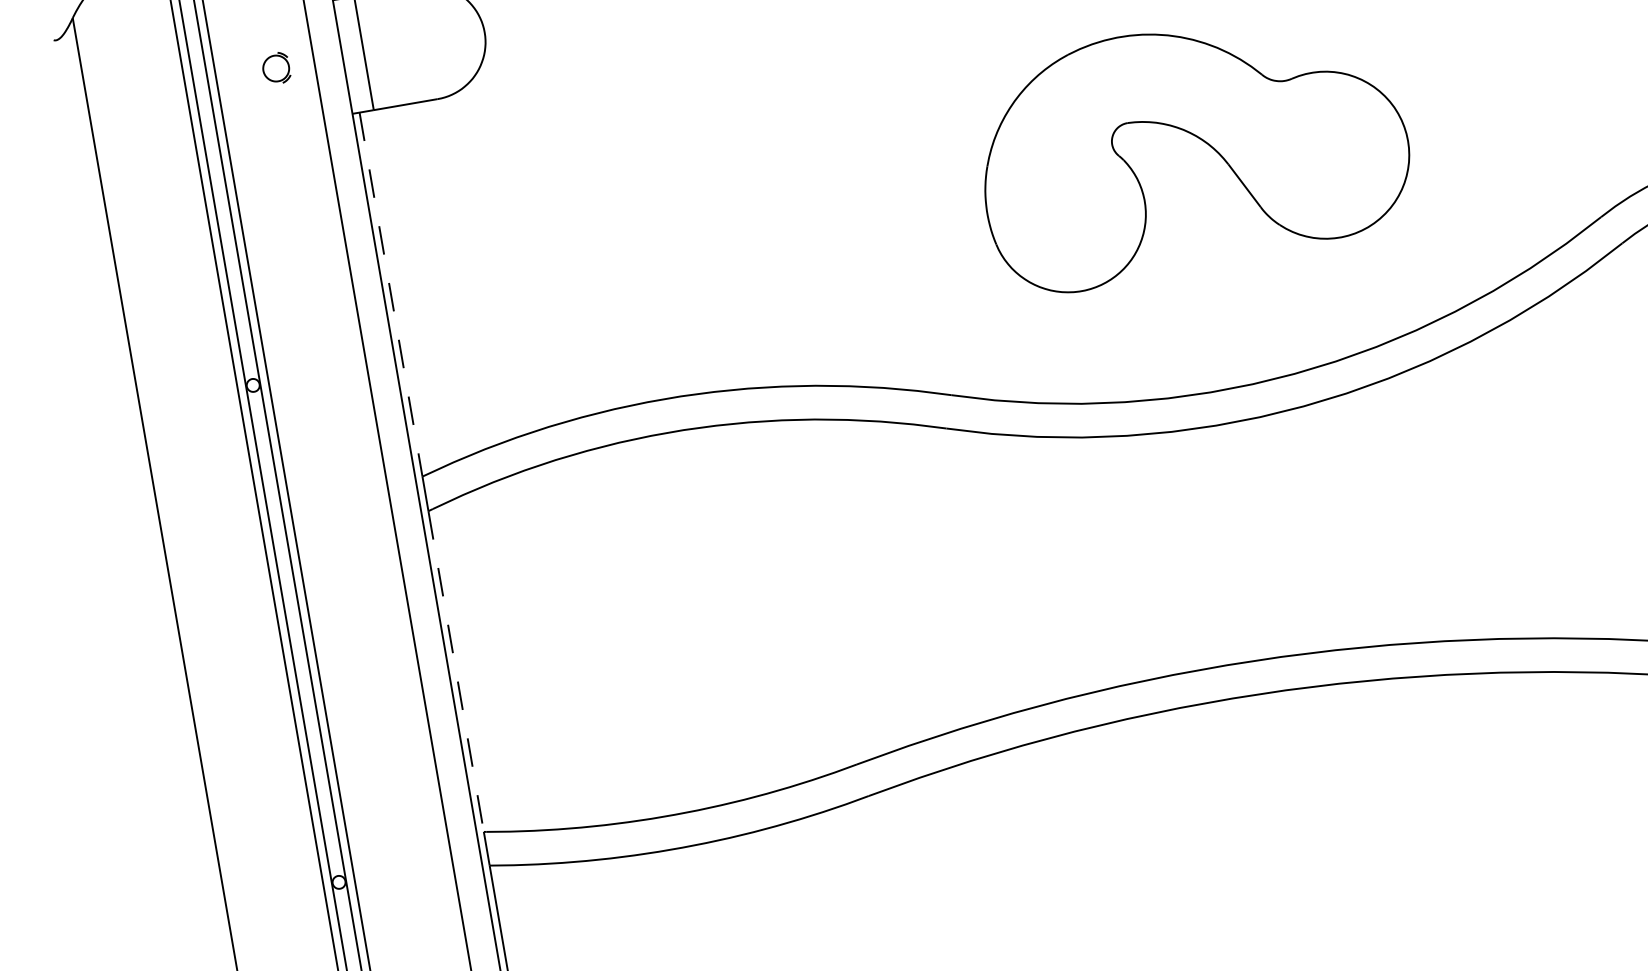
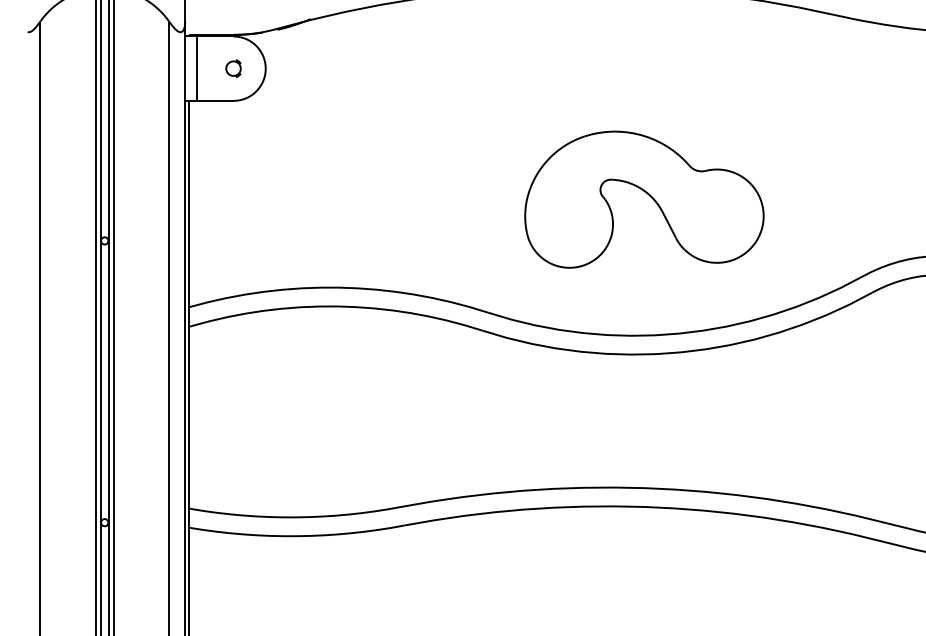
part: (276, 68) -> (233, 68), moved
line: (391, 295) -> (189, 204), dashed -> solid
line: (456, 671) -> (189, 417), dashed -> solid

